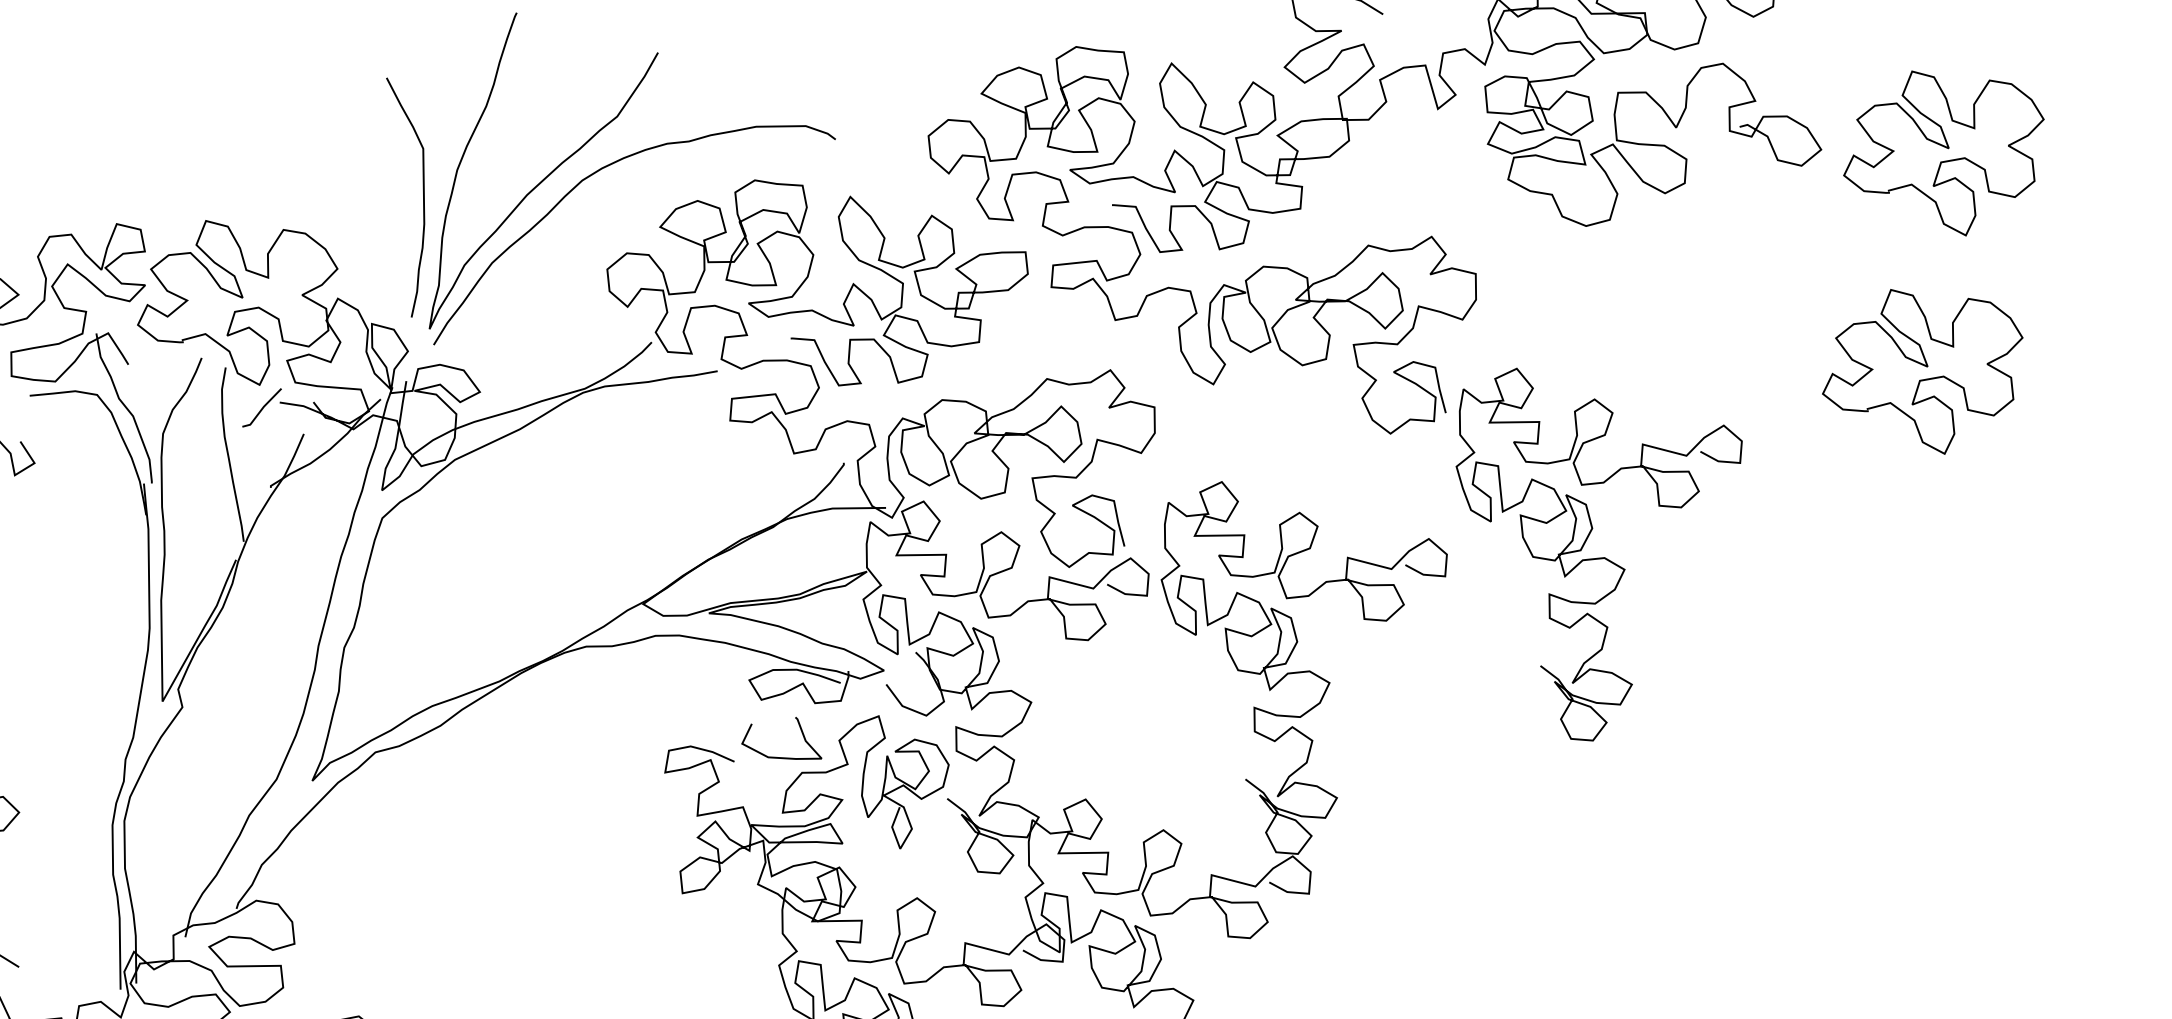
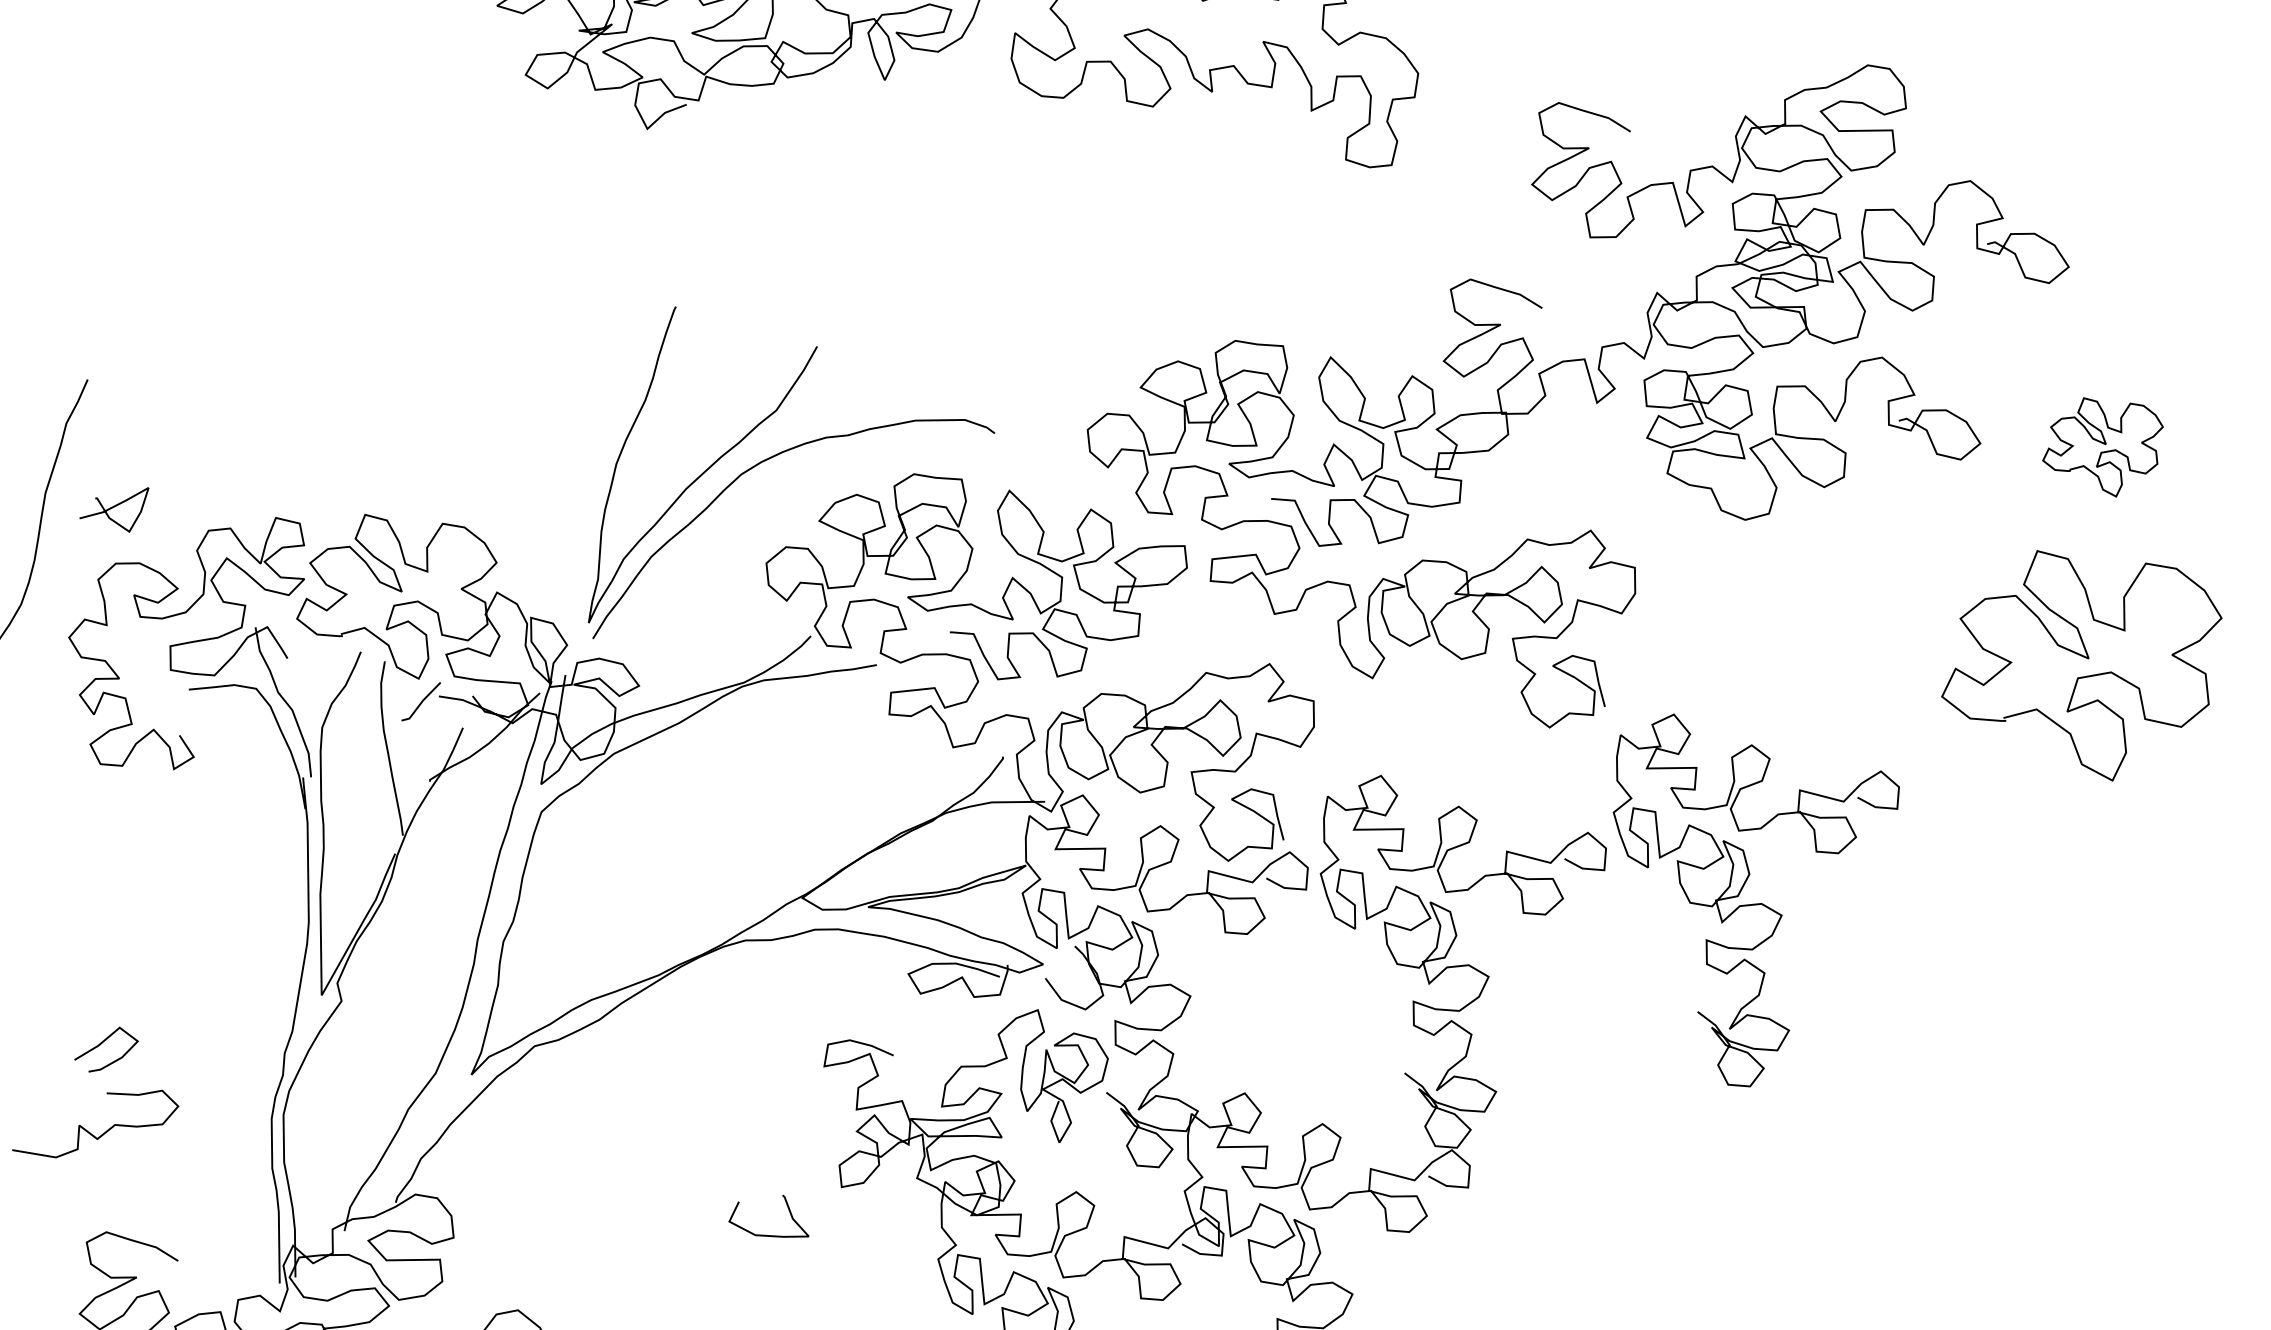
part: (1943, 153) -> (2102, 447), size x0.6
part: (423, 197) -> (582, 491), removed
part: (1922, 371) -> (2081, 665), size x1.4
part: (1598, 554) -> (1755, 900), moved
part: (778, 756) -> (765, 1234), moved

